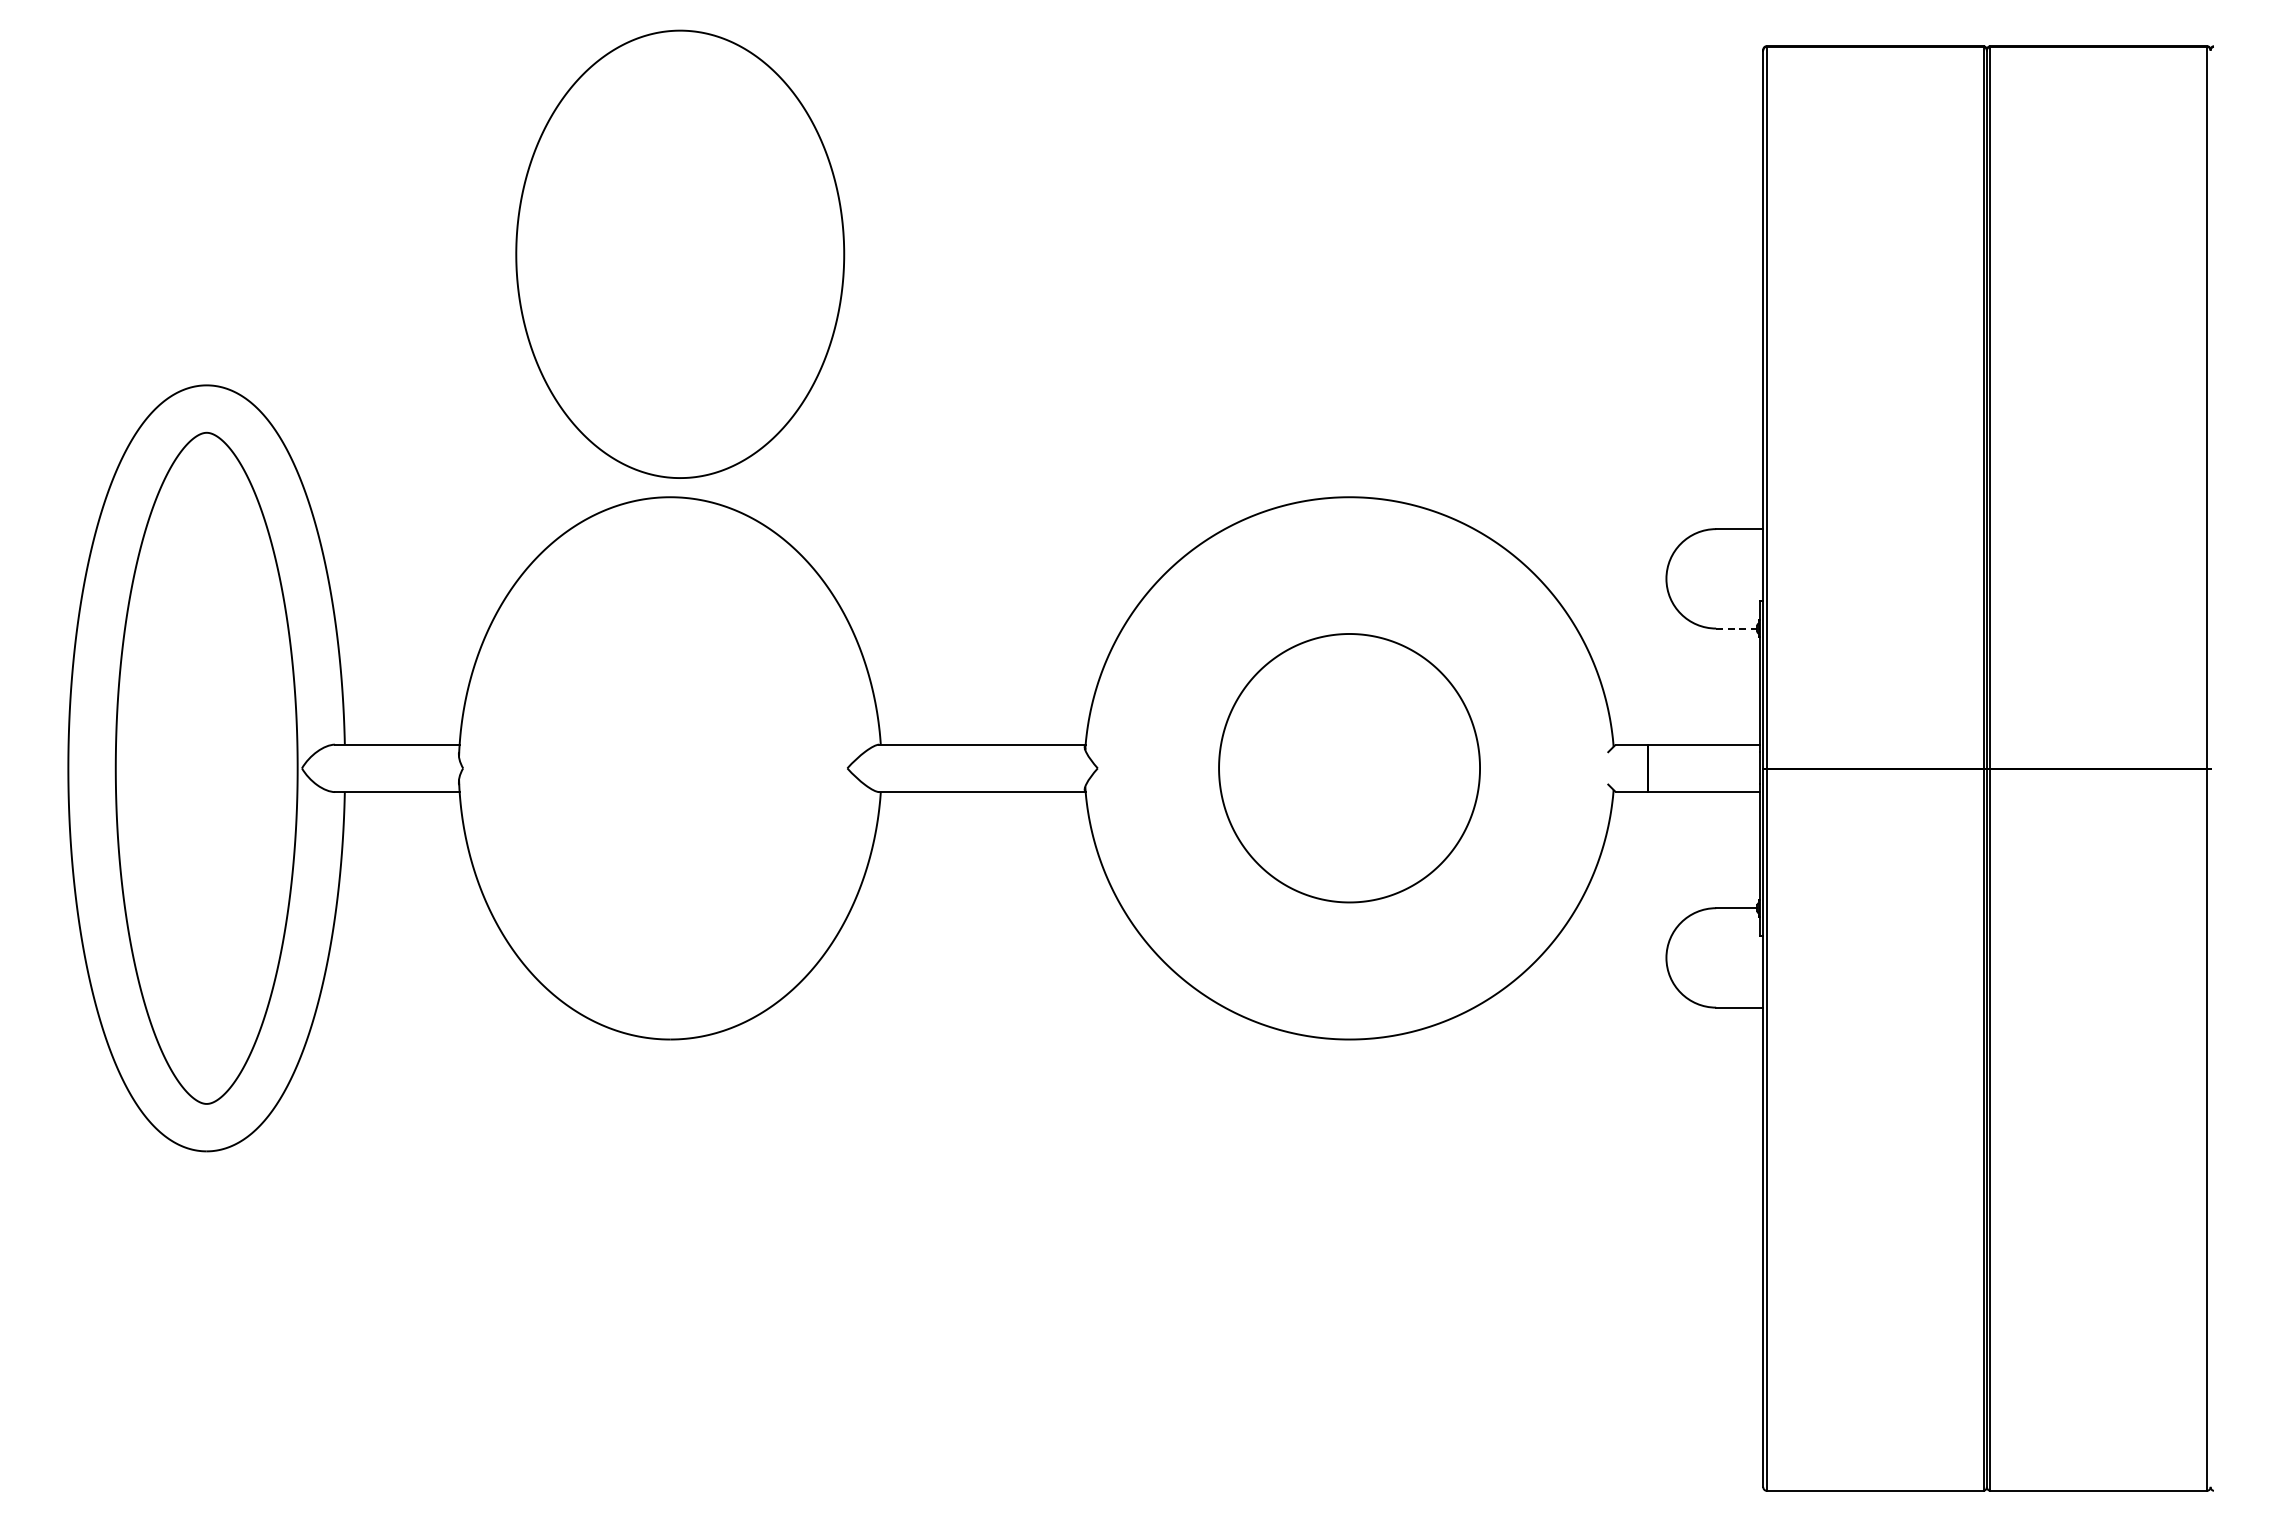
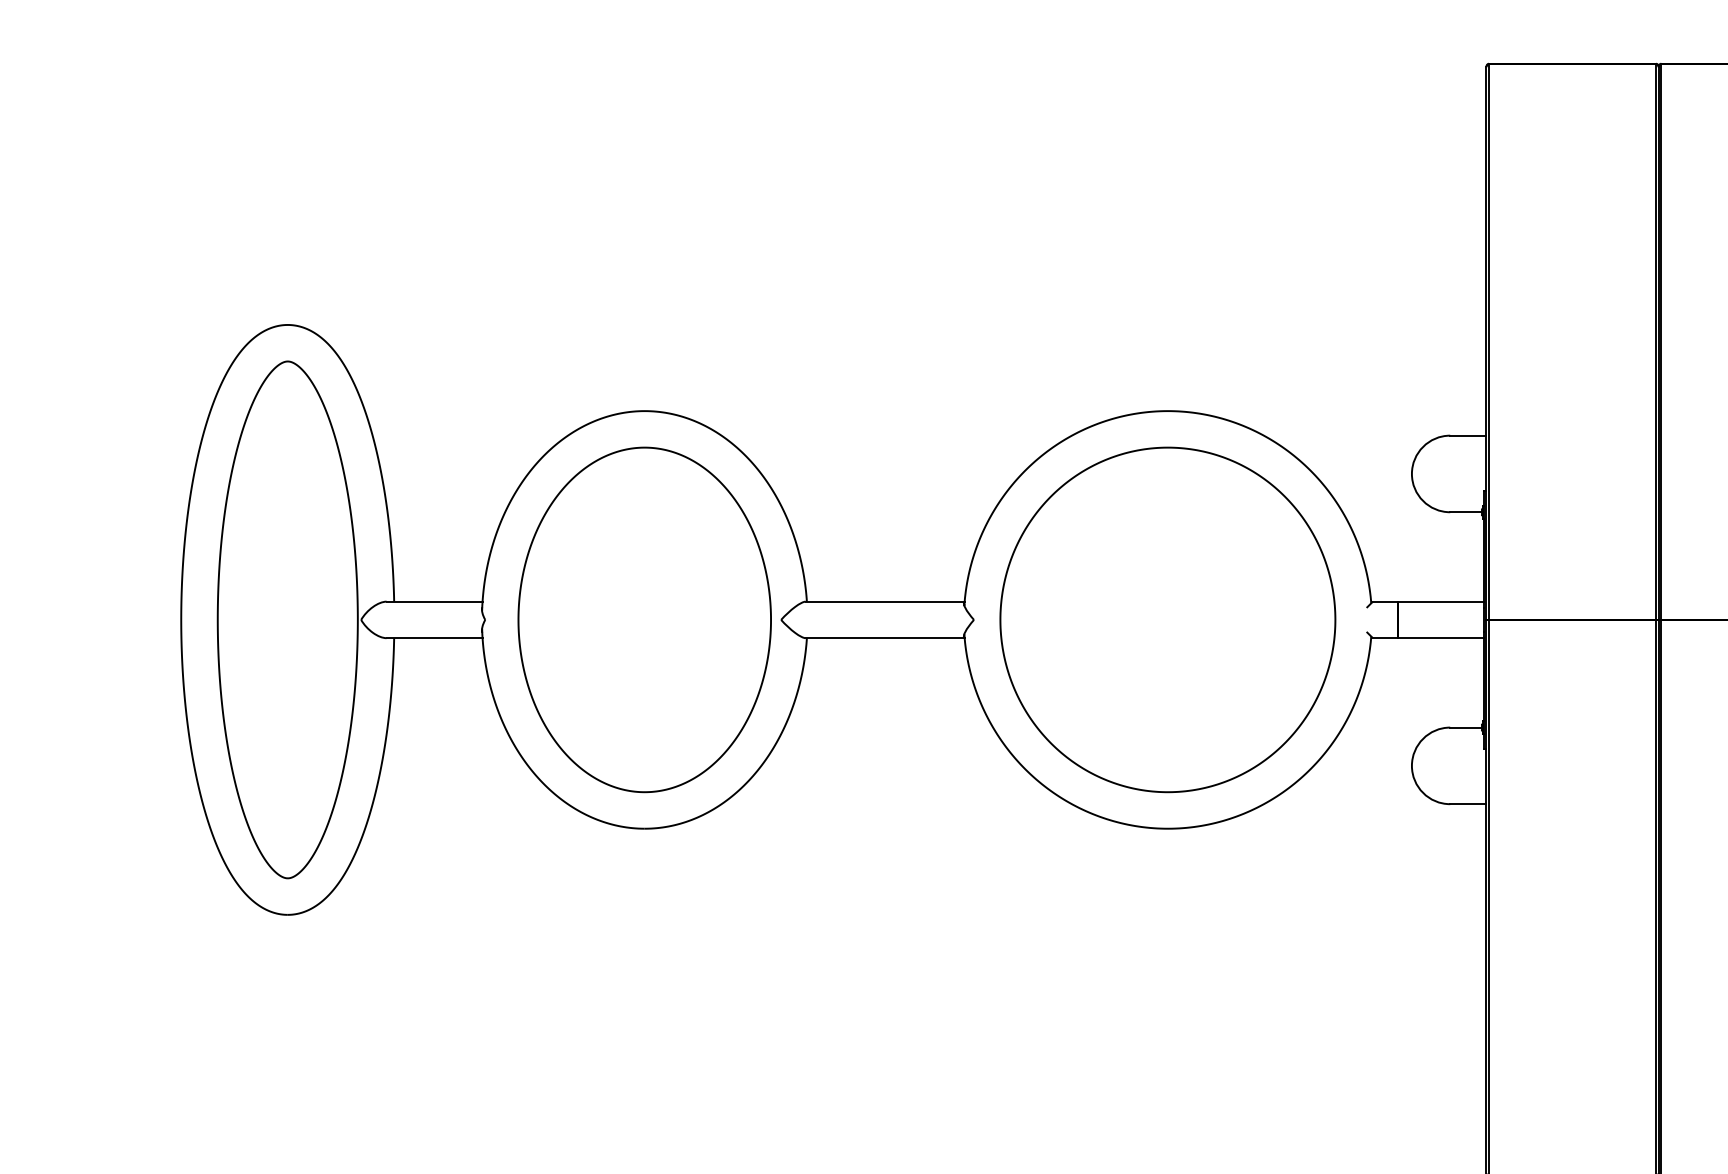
part: (680, 253) -> (644, 619), moved
line: (1737, 628) -> (1466, 512), dashed -> solid
part: (1349, 767) -> (1167, 619), size x1.67

